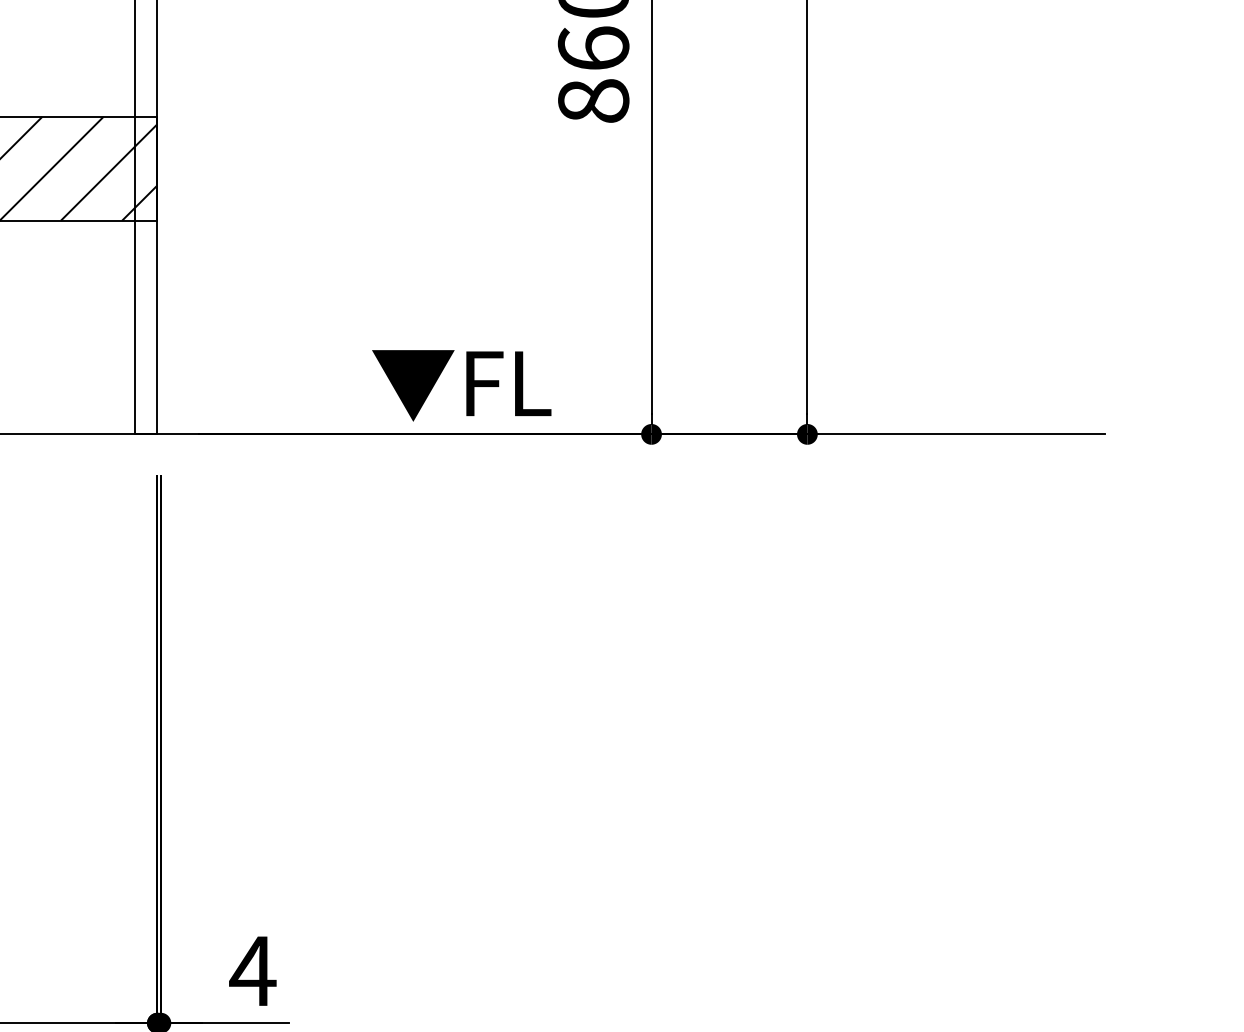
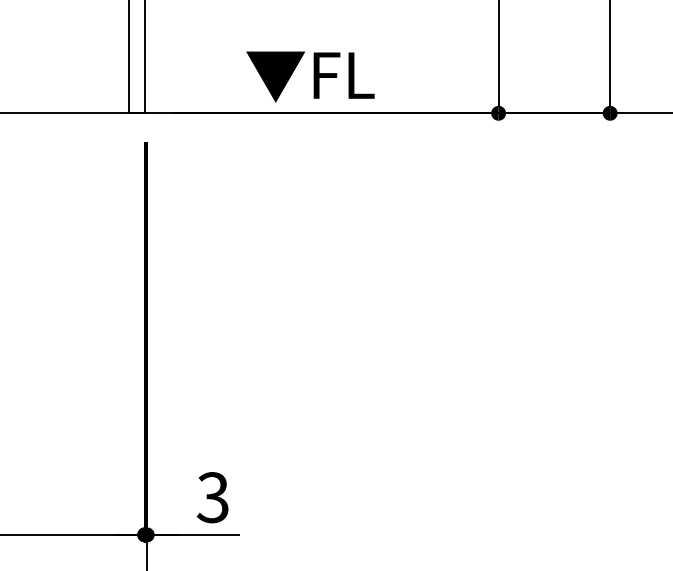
text: (461, 385) -> (310, 76), moved
text: (252, 970) -> (212, 497), 4 -> 3

